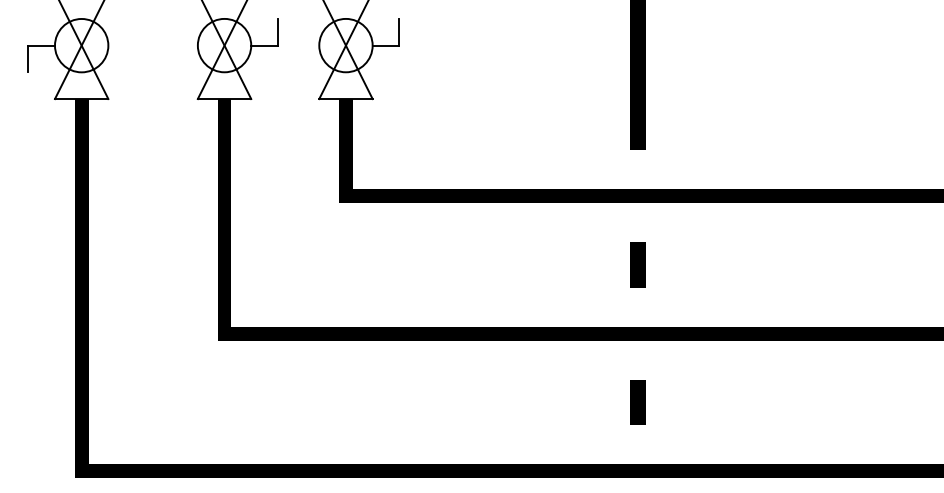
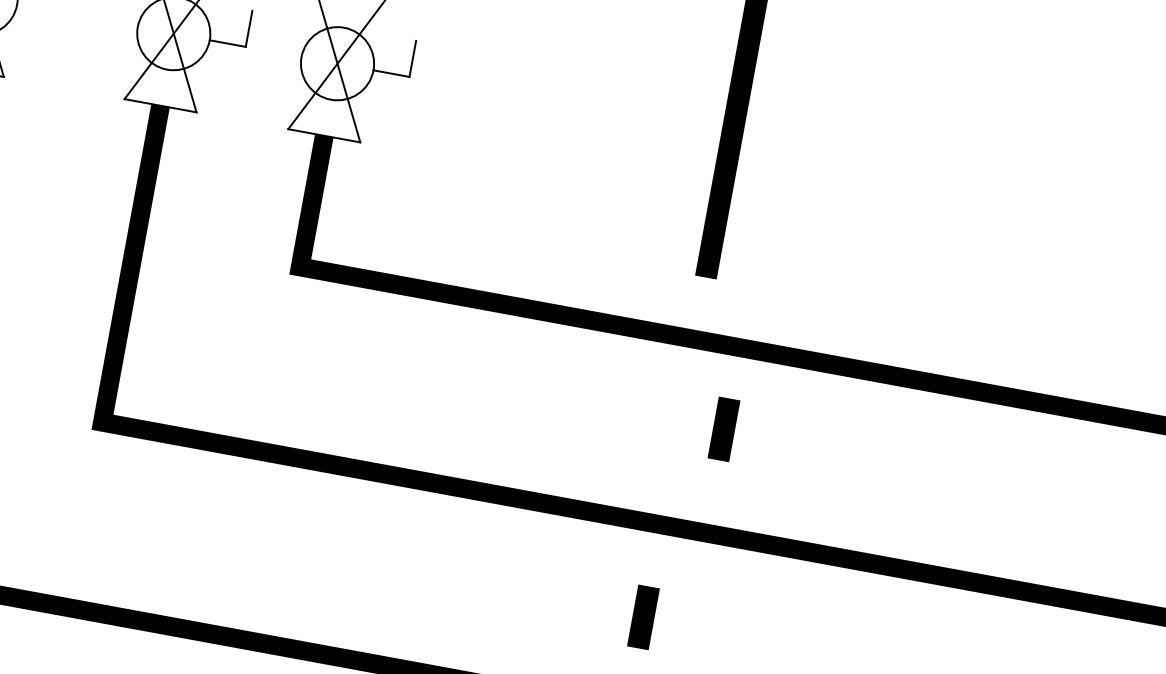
line: (637, 264) -> (722, 428), moved

